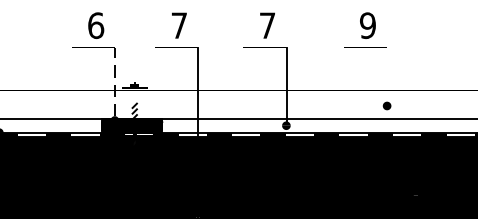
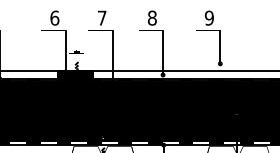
text: (266, 24) -> (151, 17), 7 -> 8
line: (387, 77) -> (220, 47), added
line: (114, 82) -> (65, 50), dashed -> solid

